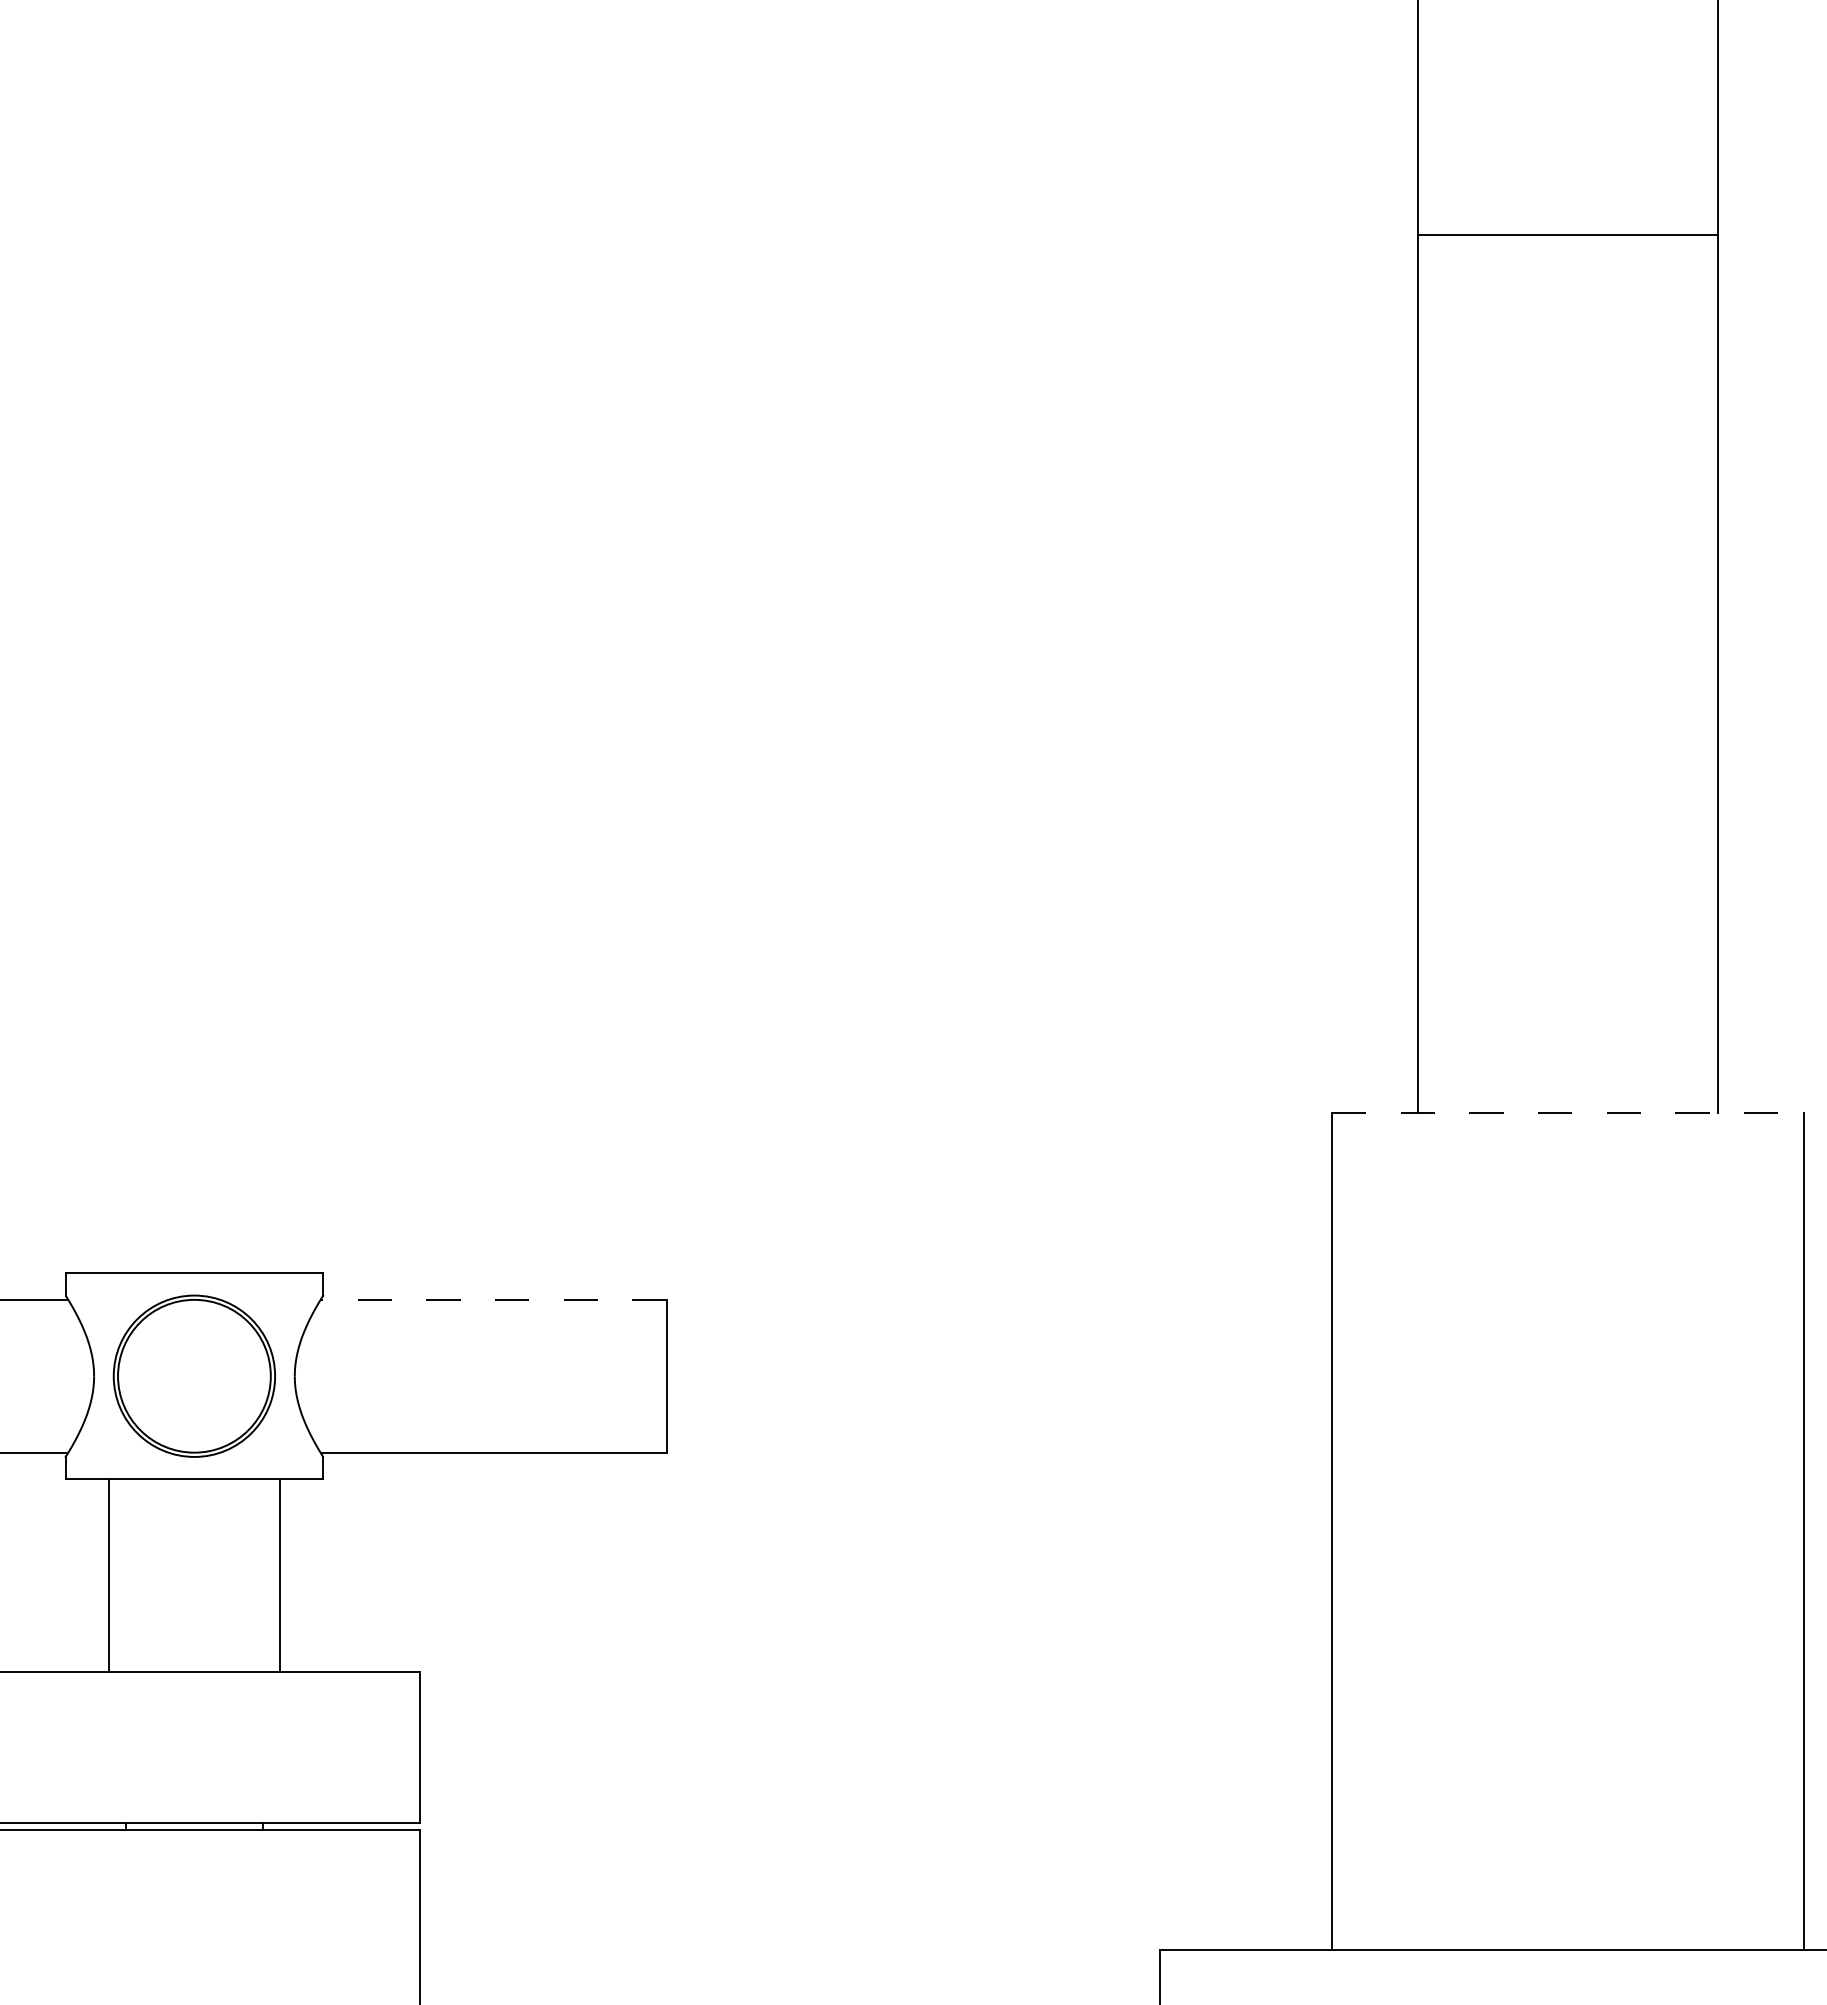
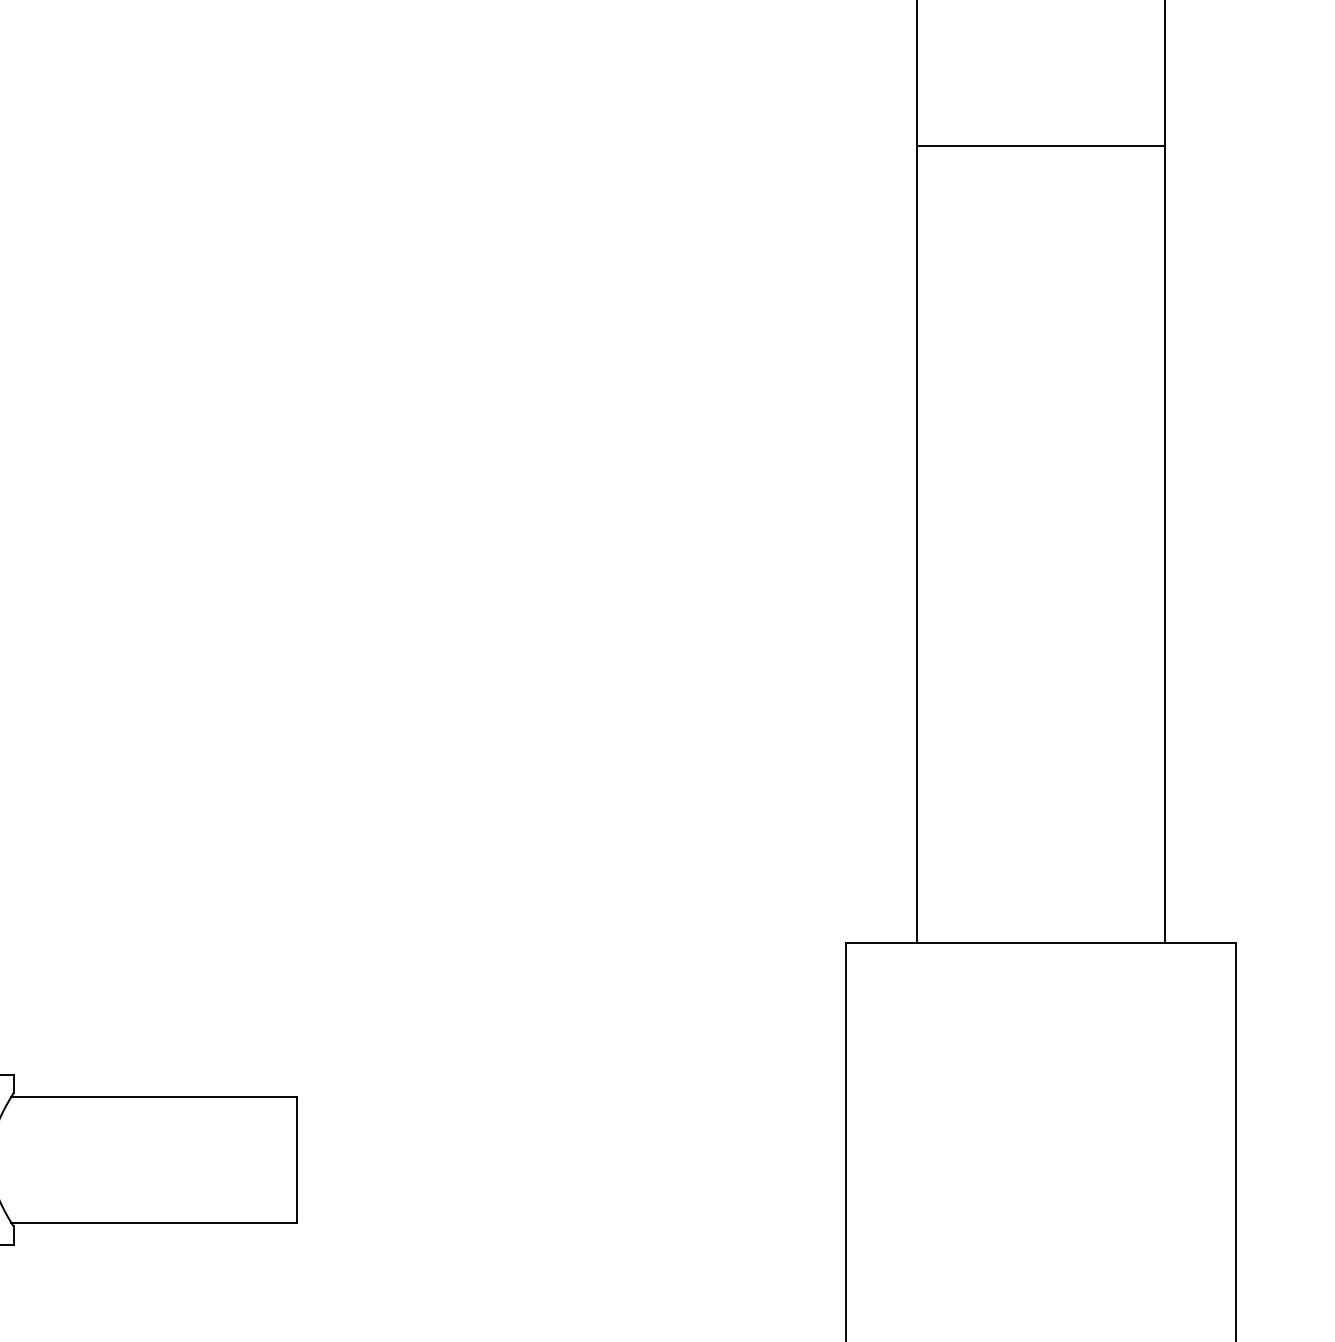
line: (1567, 234) -> (1040, 145), moved
line: (1568, 1113) -> (1041, 942), dashed -> solid
line: (493, 1299) -> (154, 1096), dashed -> solid

